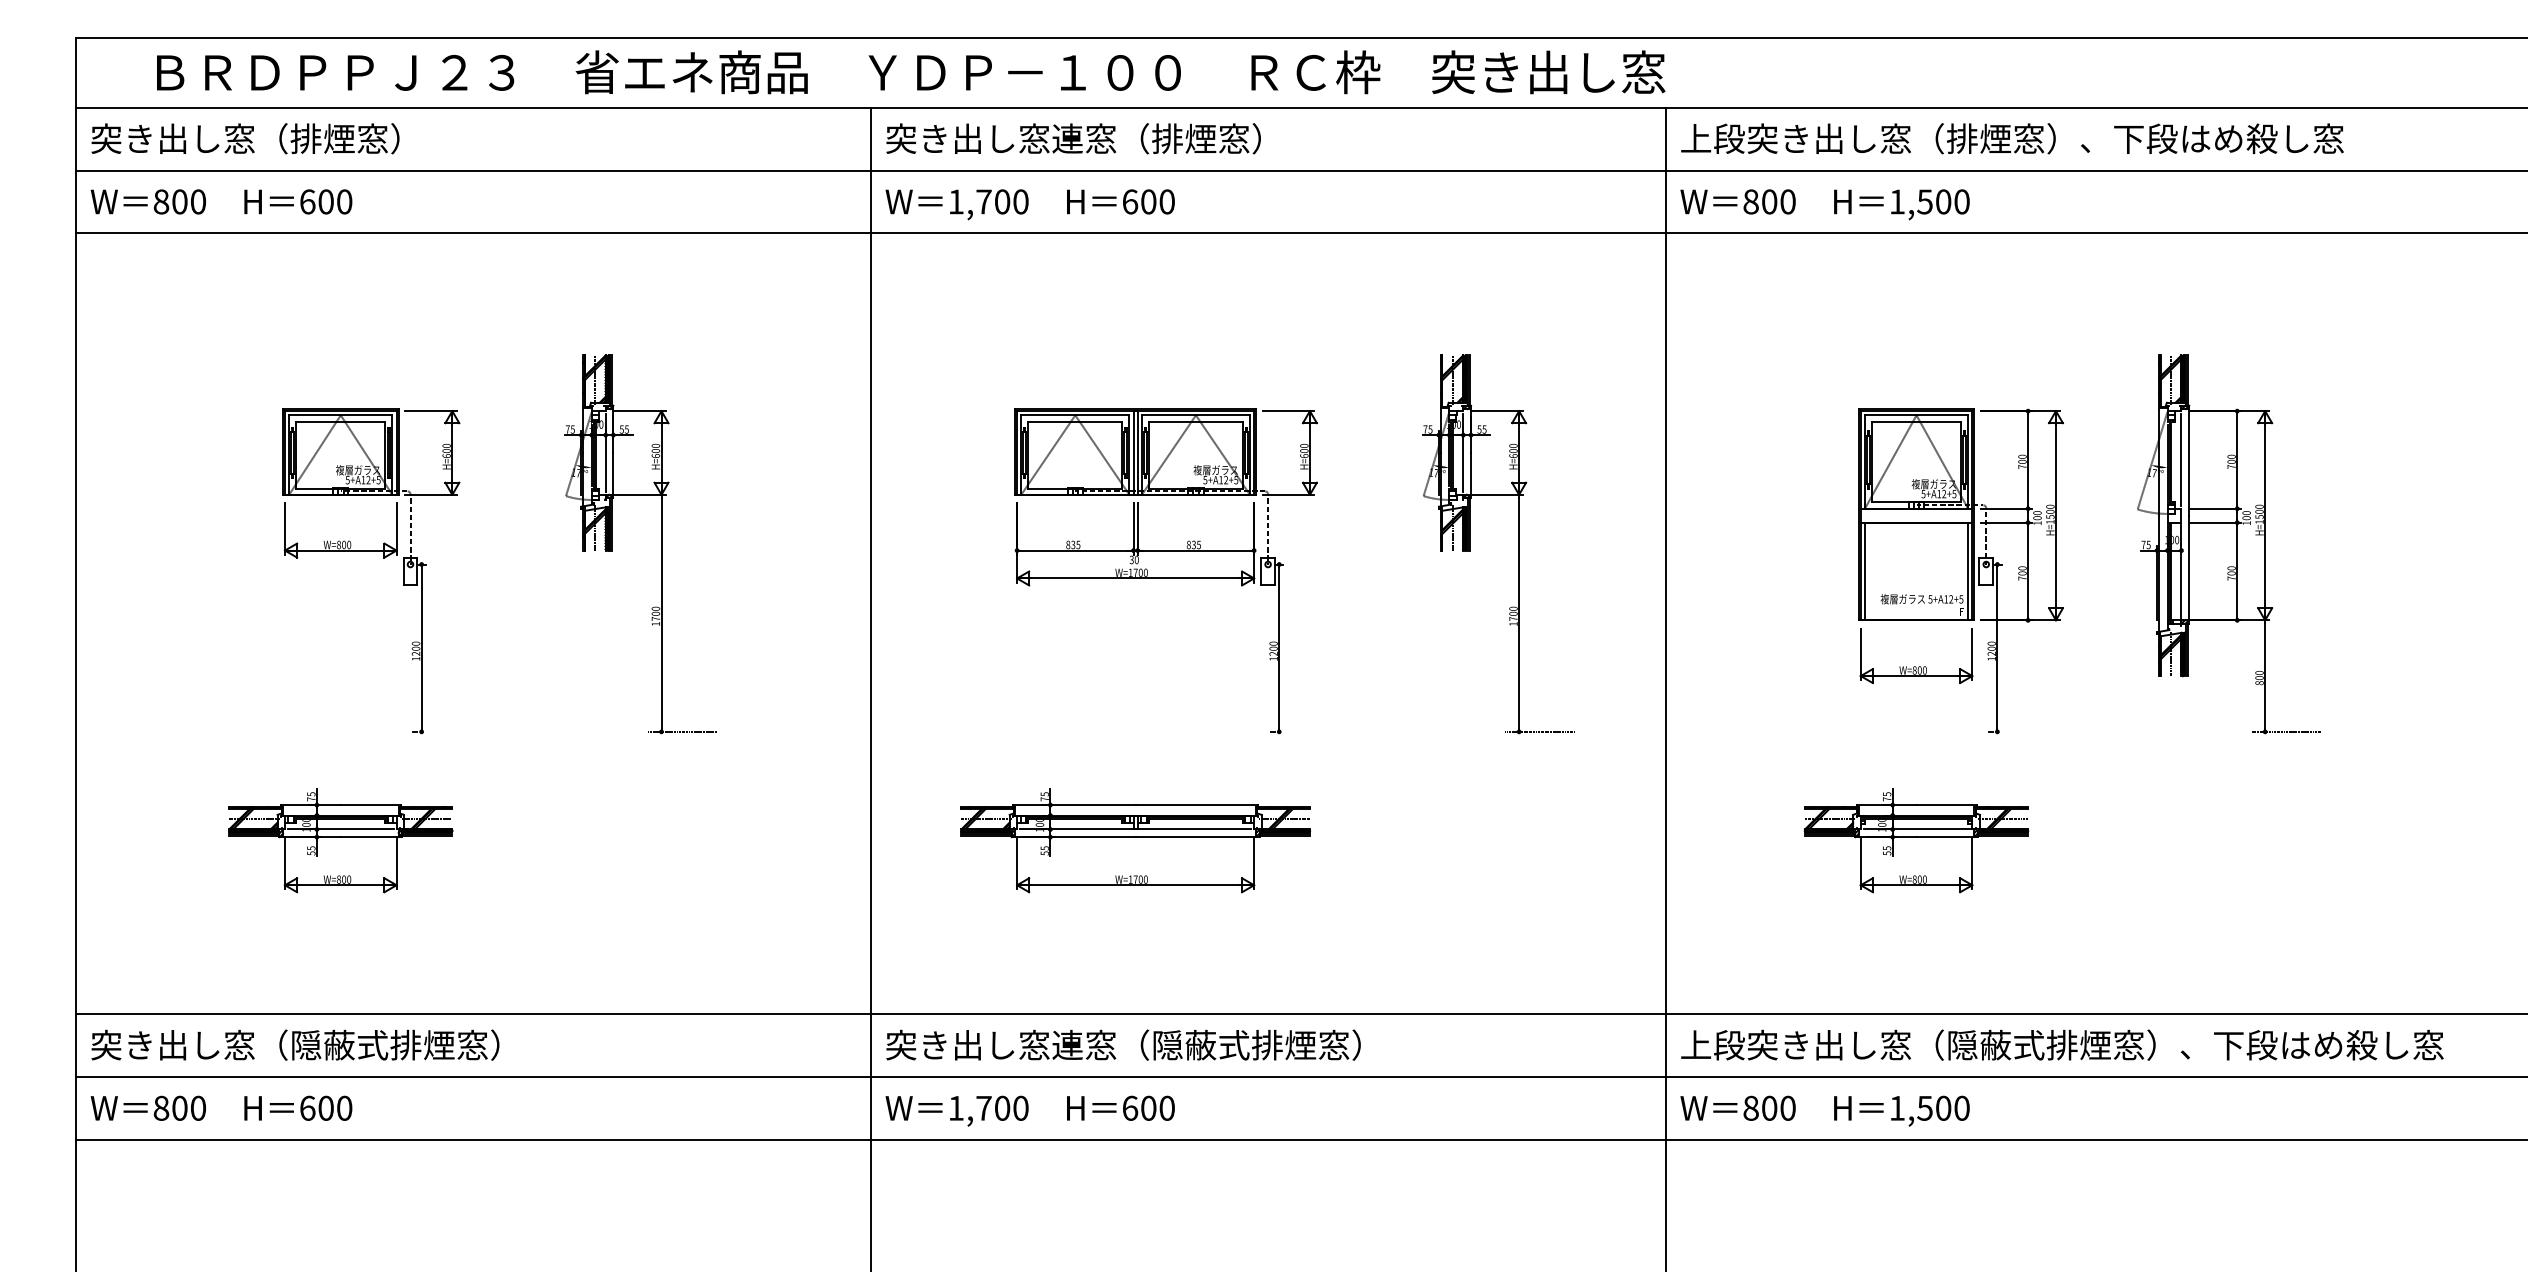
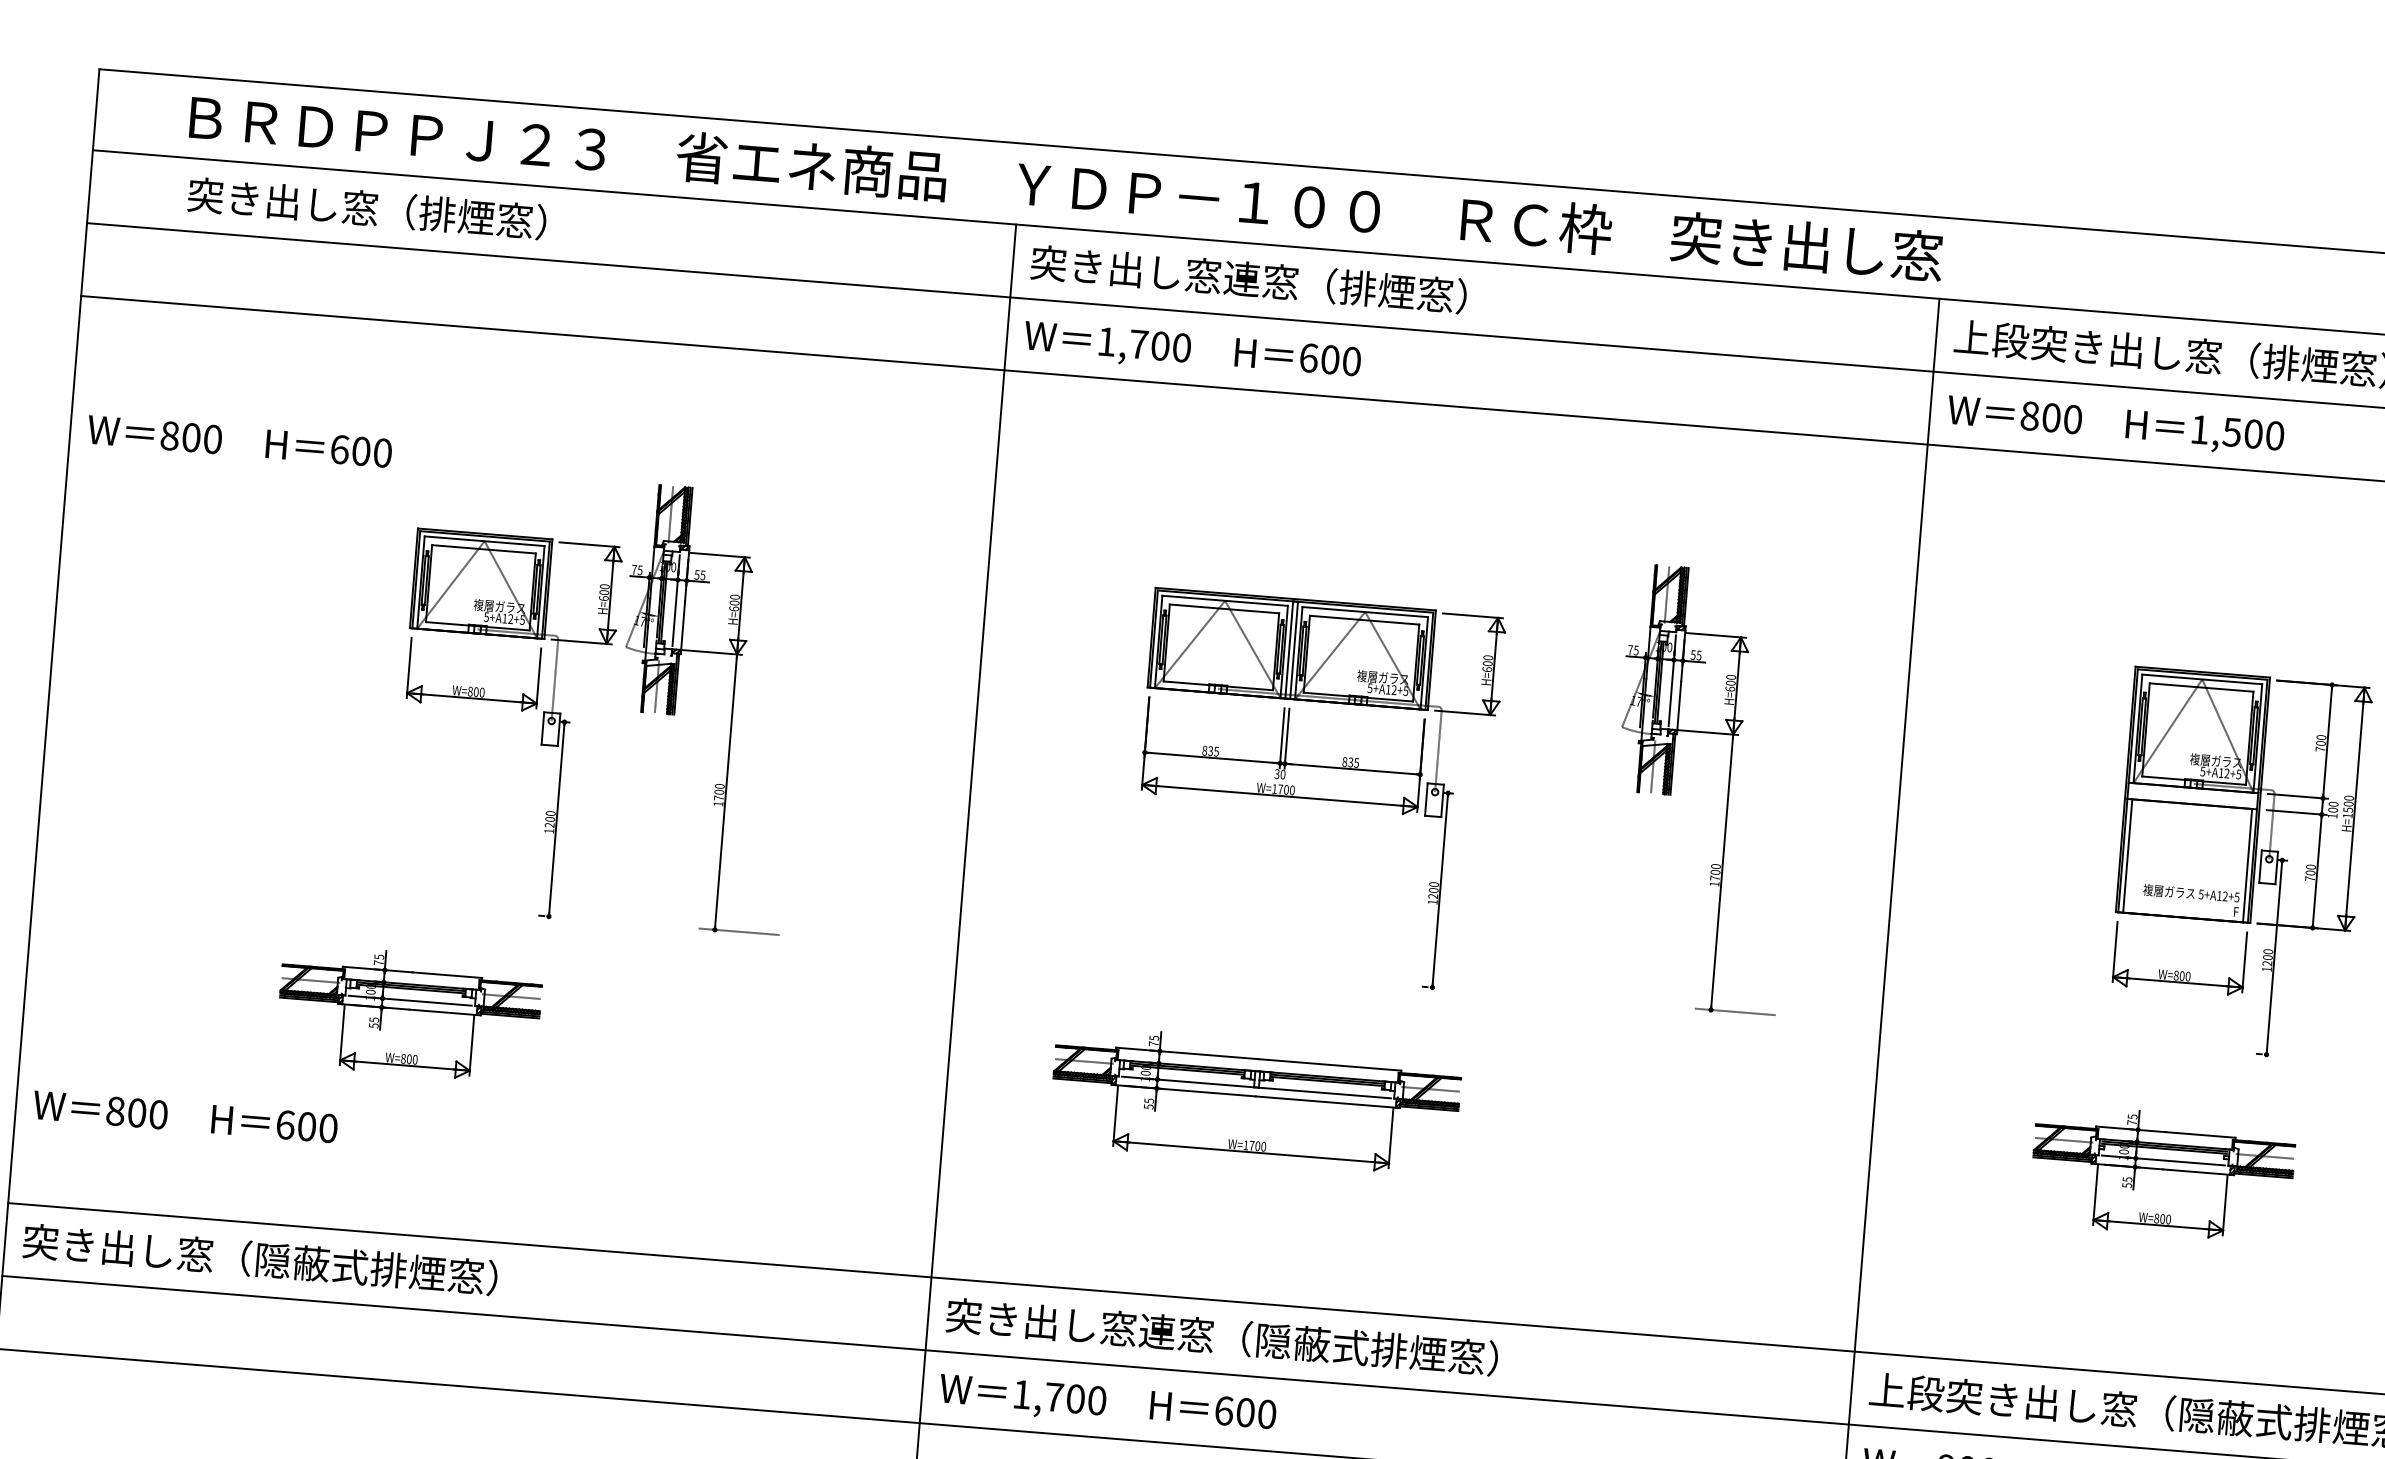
text: (245, 138) -> (367, 208), moved
text: (221, 201) -> (239, 441), moved
part: (383, 558) -> (520, 711), moved
part: (340, 840) -> (408, 1013), moved
text: (221, 1107) -> (185, 1115), moved

